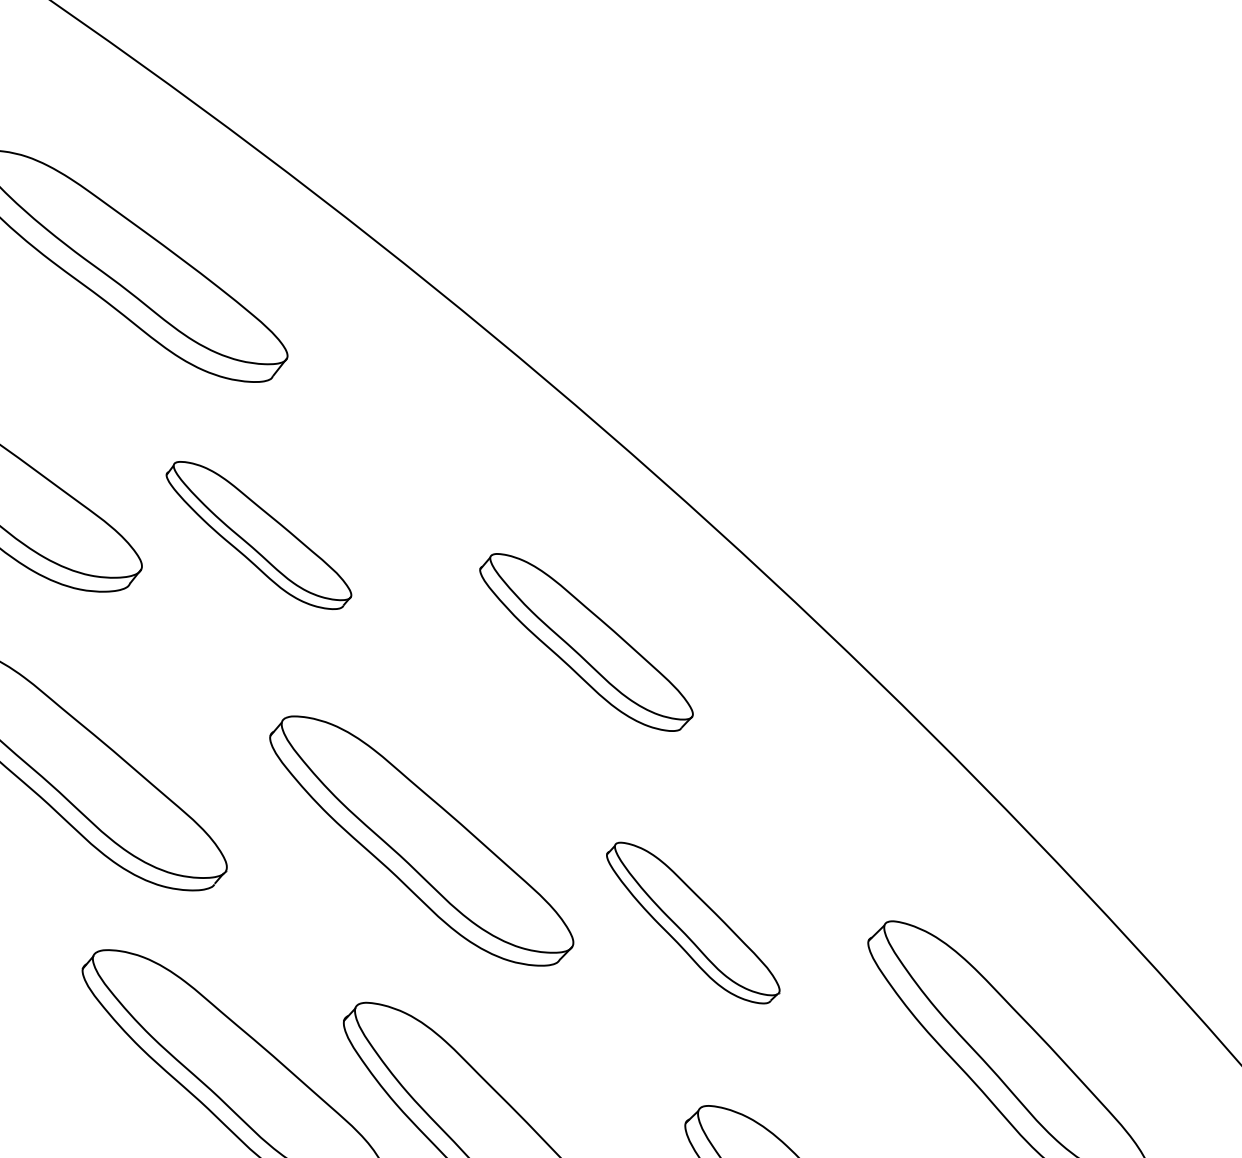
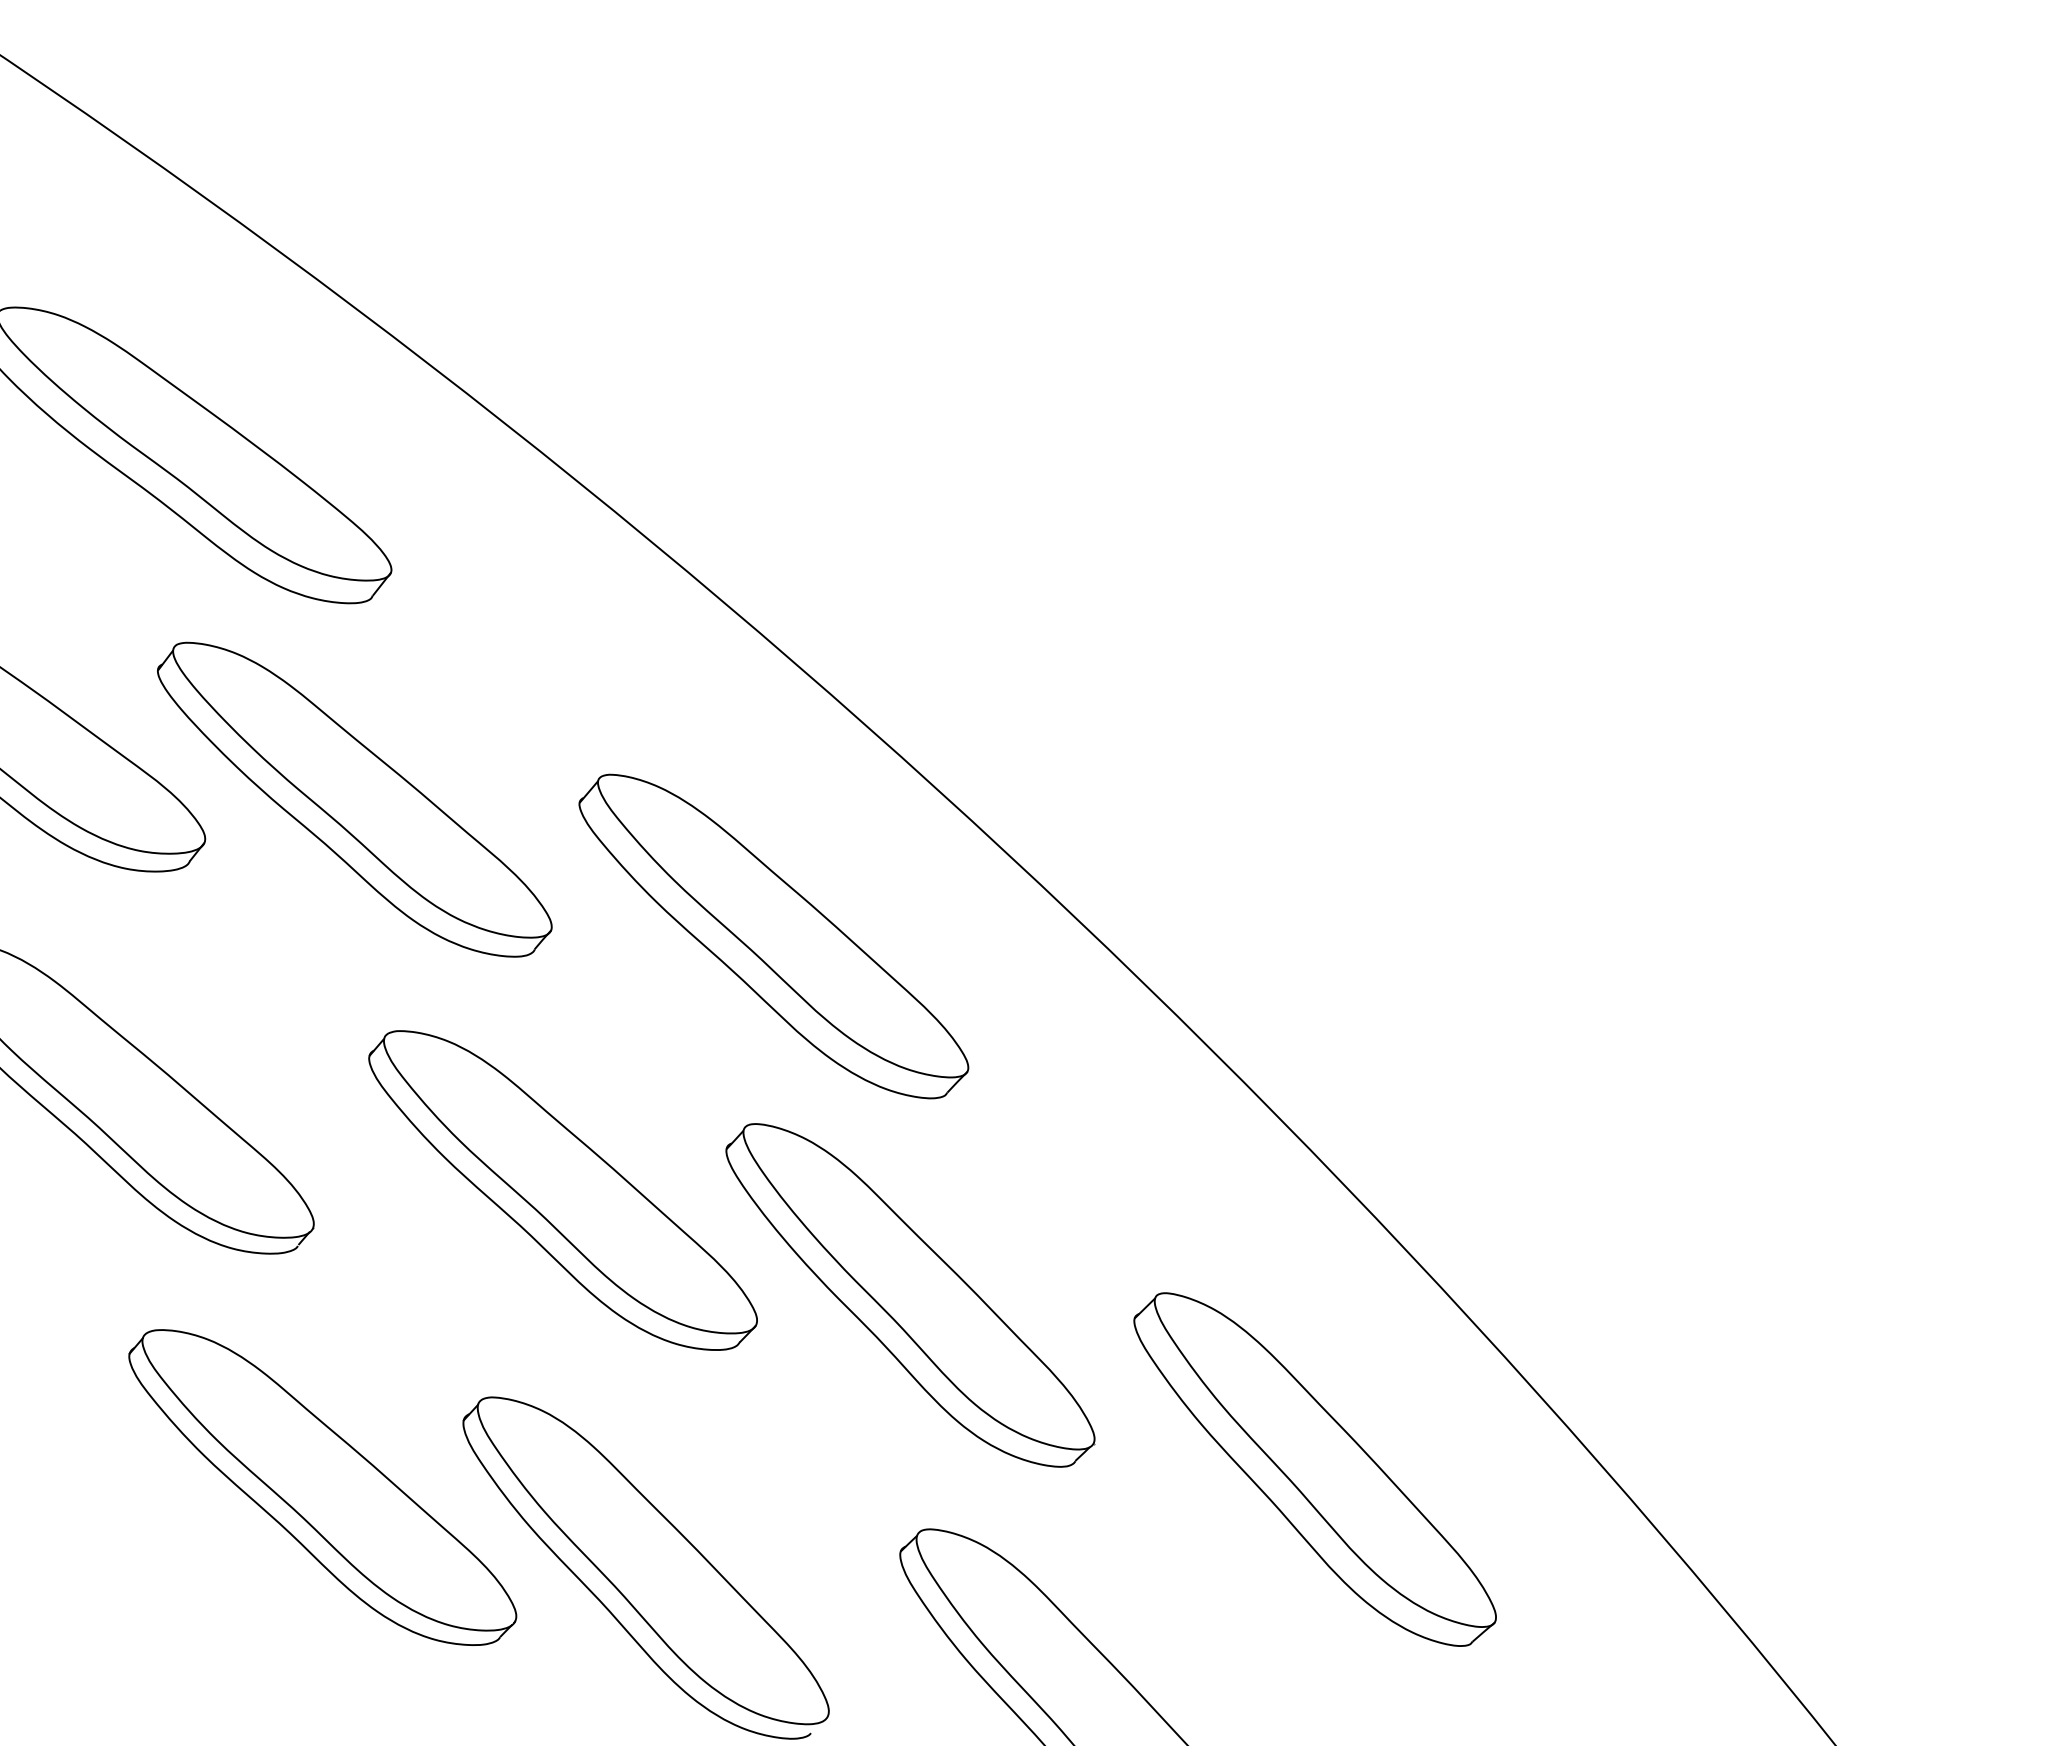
part: (258, 535) -> (354, 799), size x1.67
part: (586, 642) -> (773, 936), size x1.43
part: (693, 923) -> (910, 1295), size x1.67

